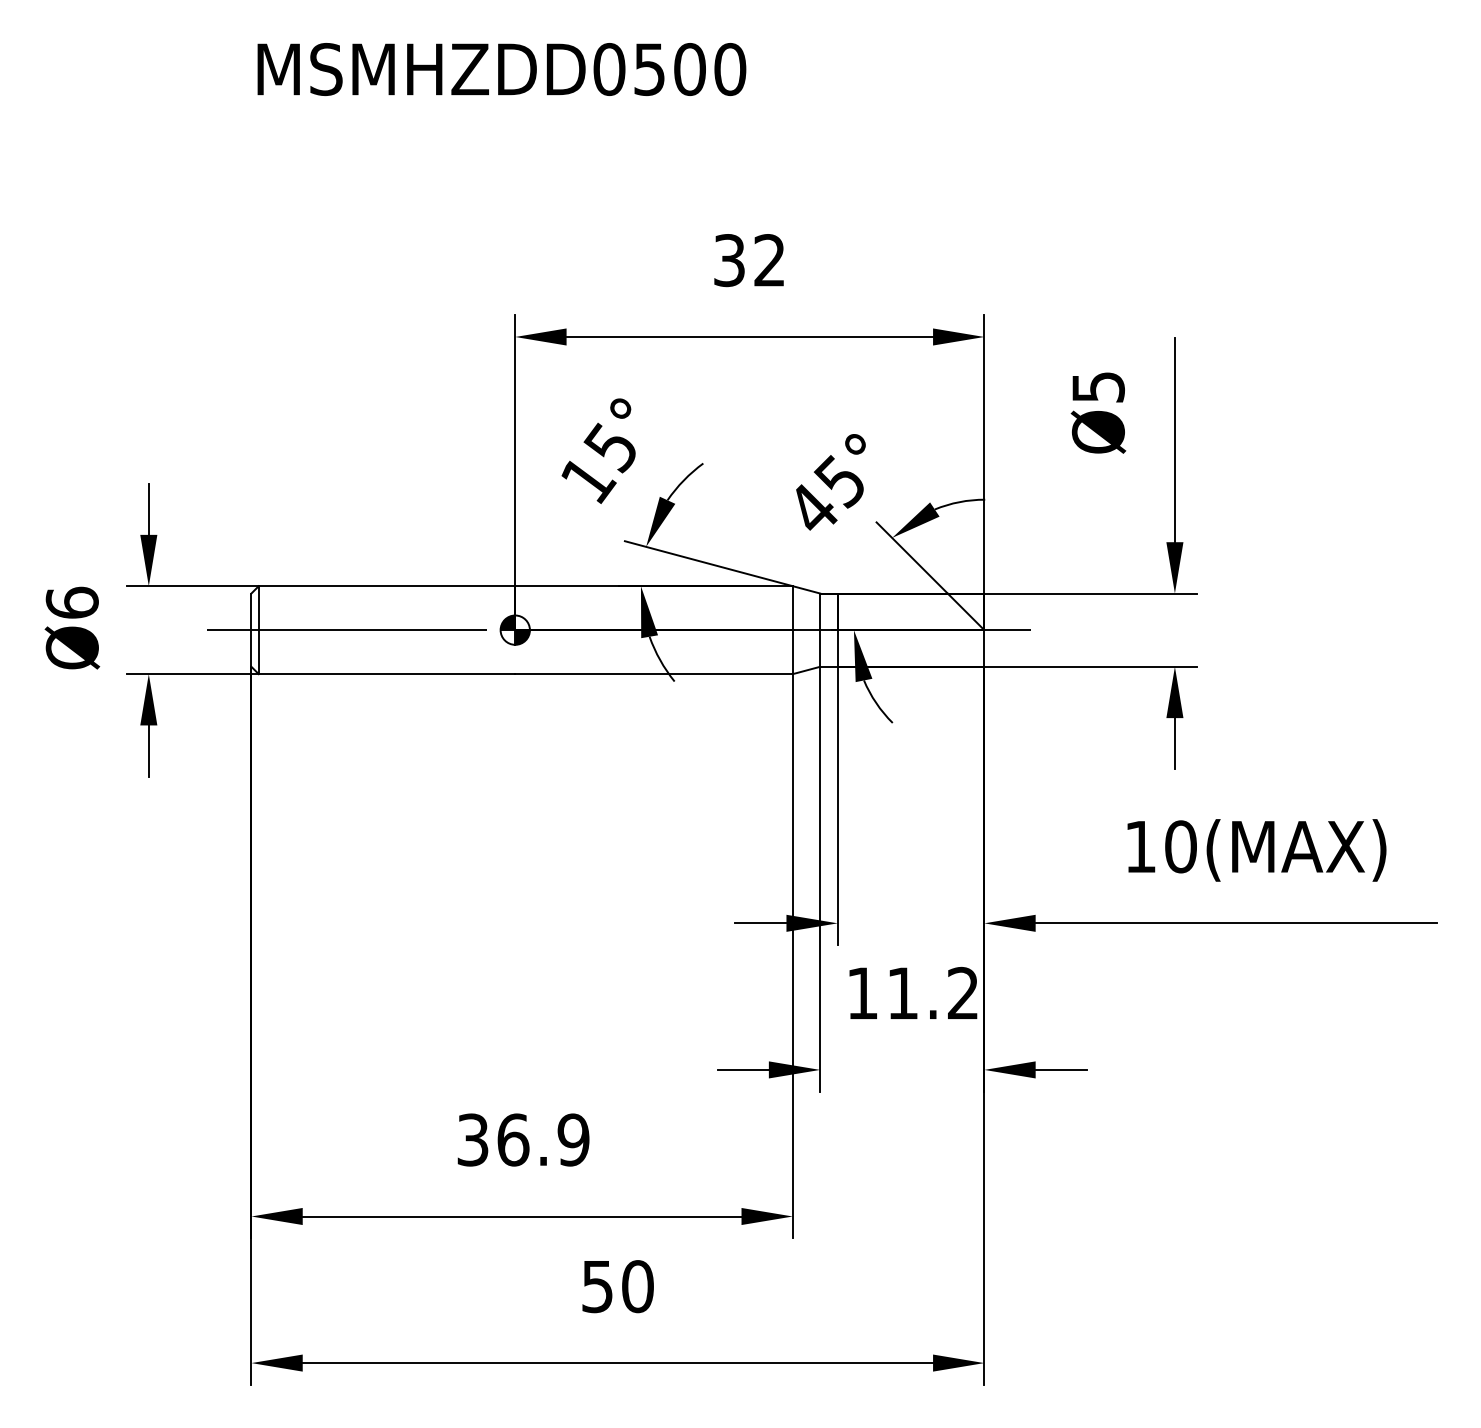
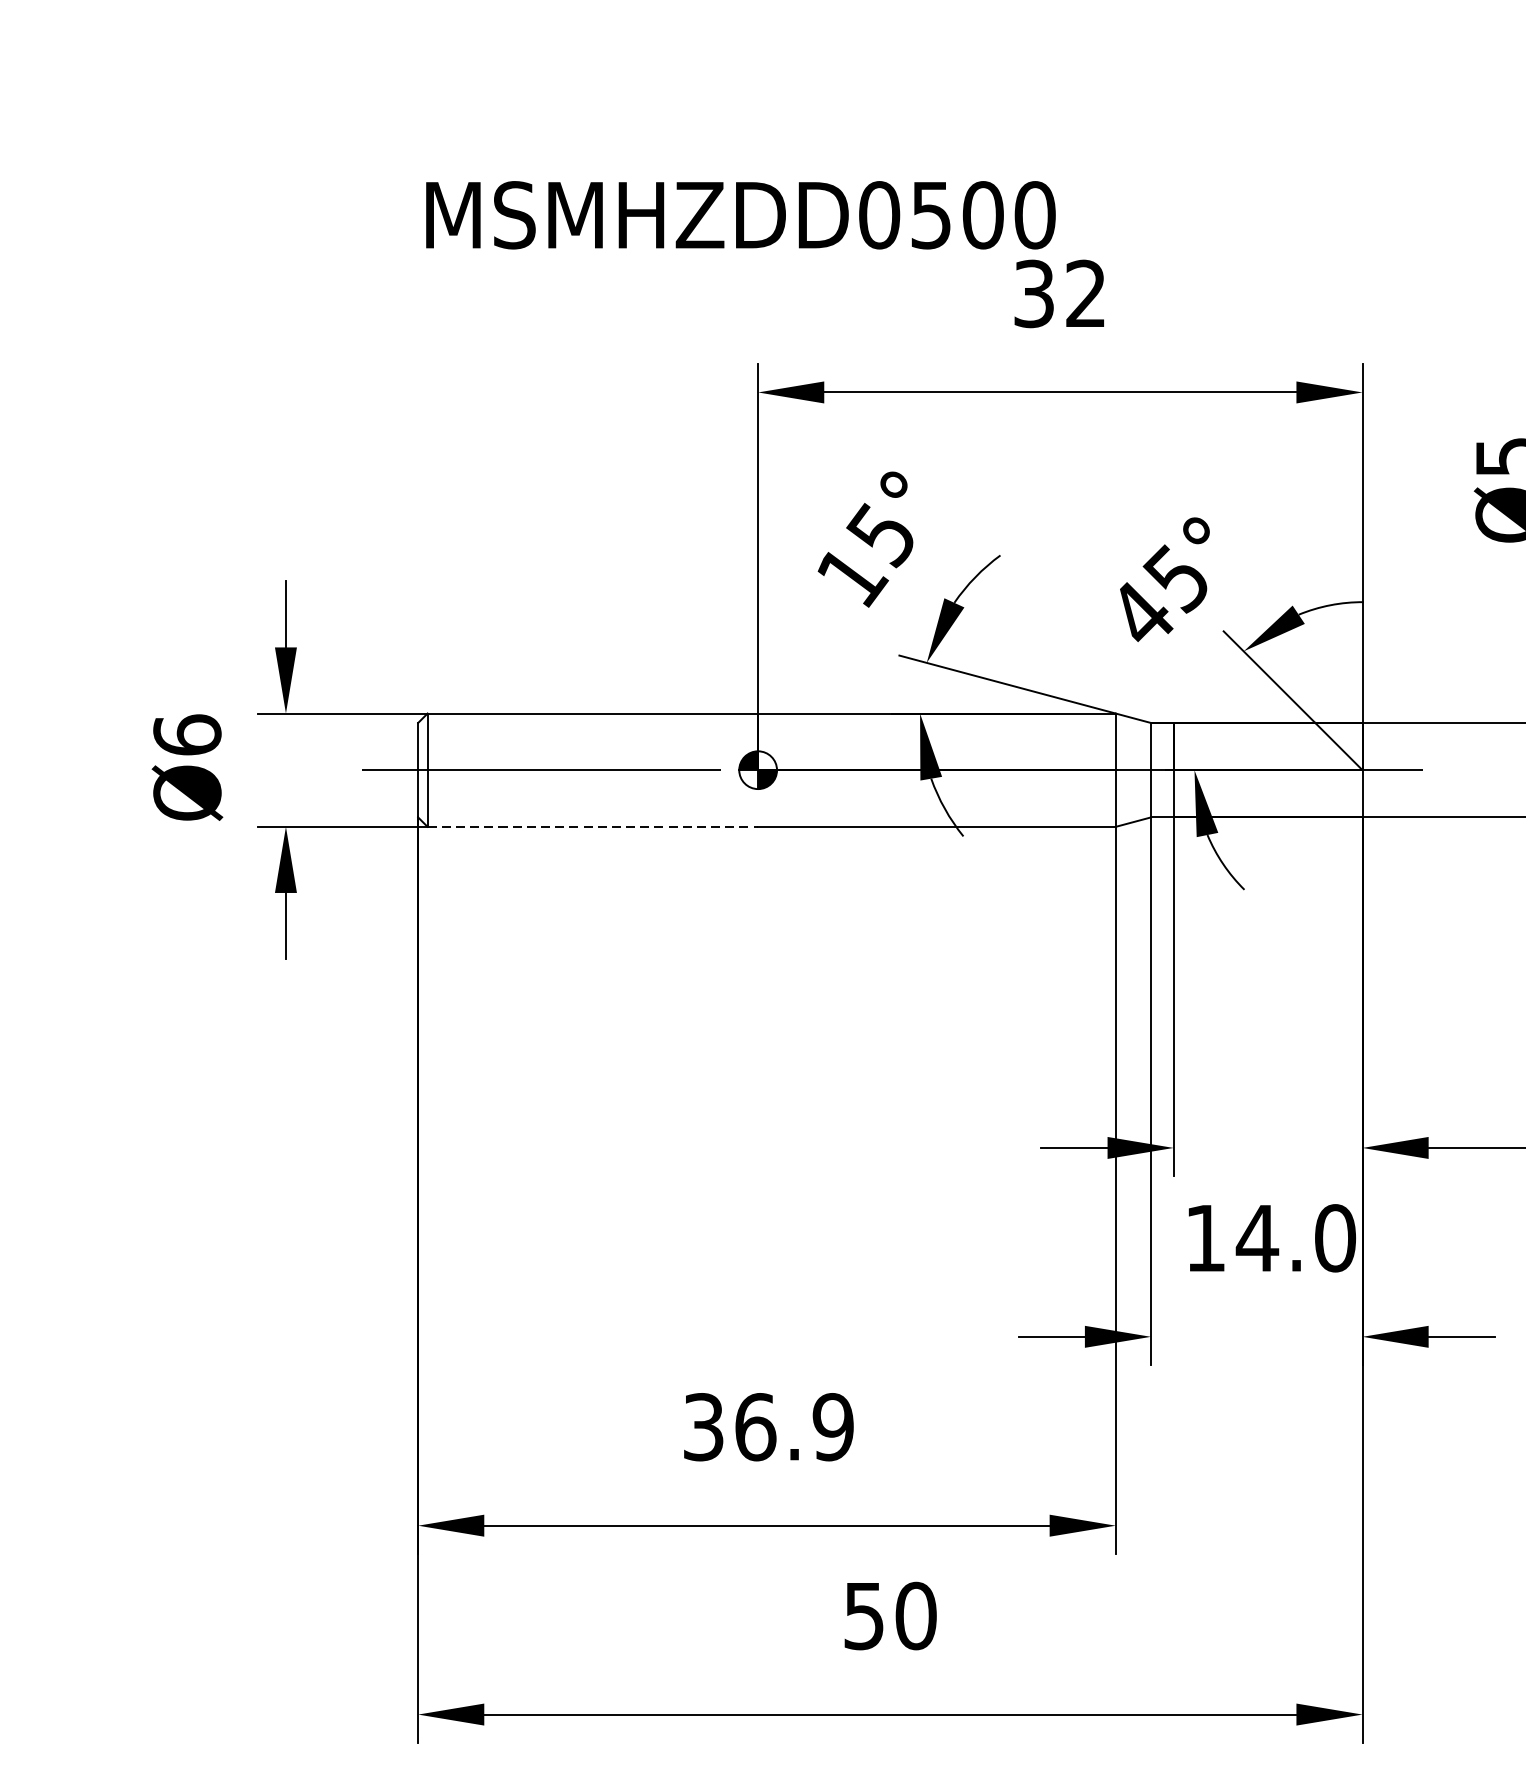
text: (501, 69) -> (740, 215), moved
line: (387, 674) -> (593, 827), solid -> dashed
text: (932, 992) -> (1295, 1237), 11.2 -> 14.0

